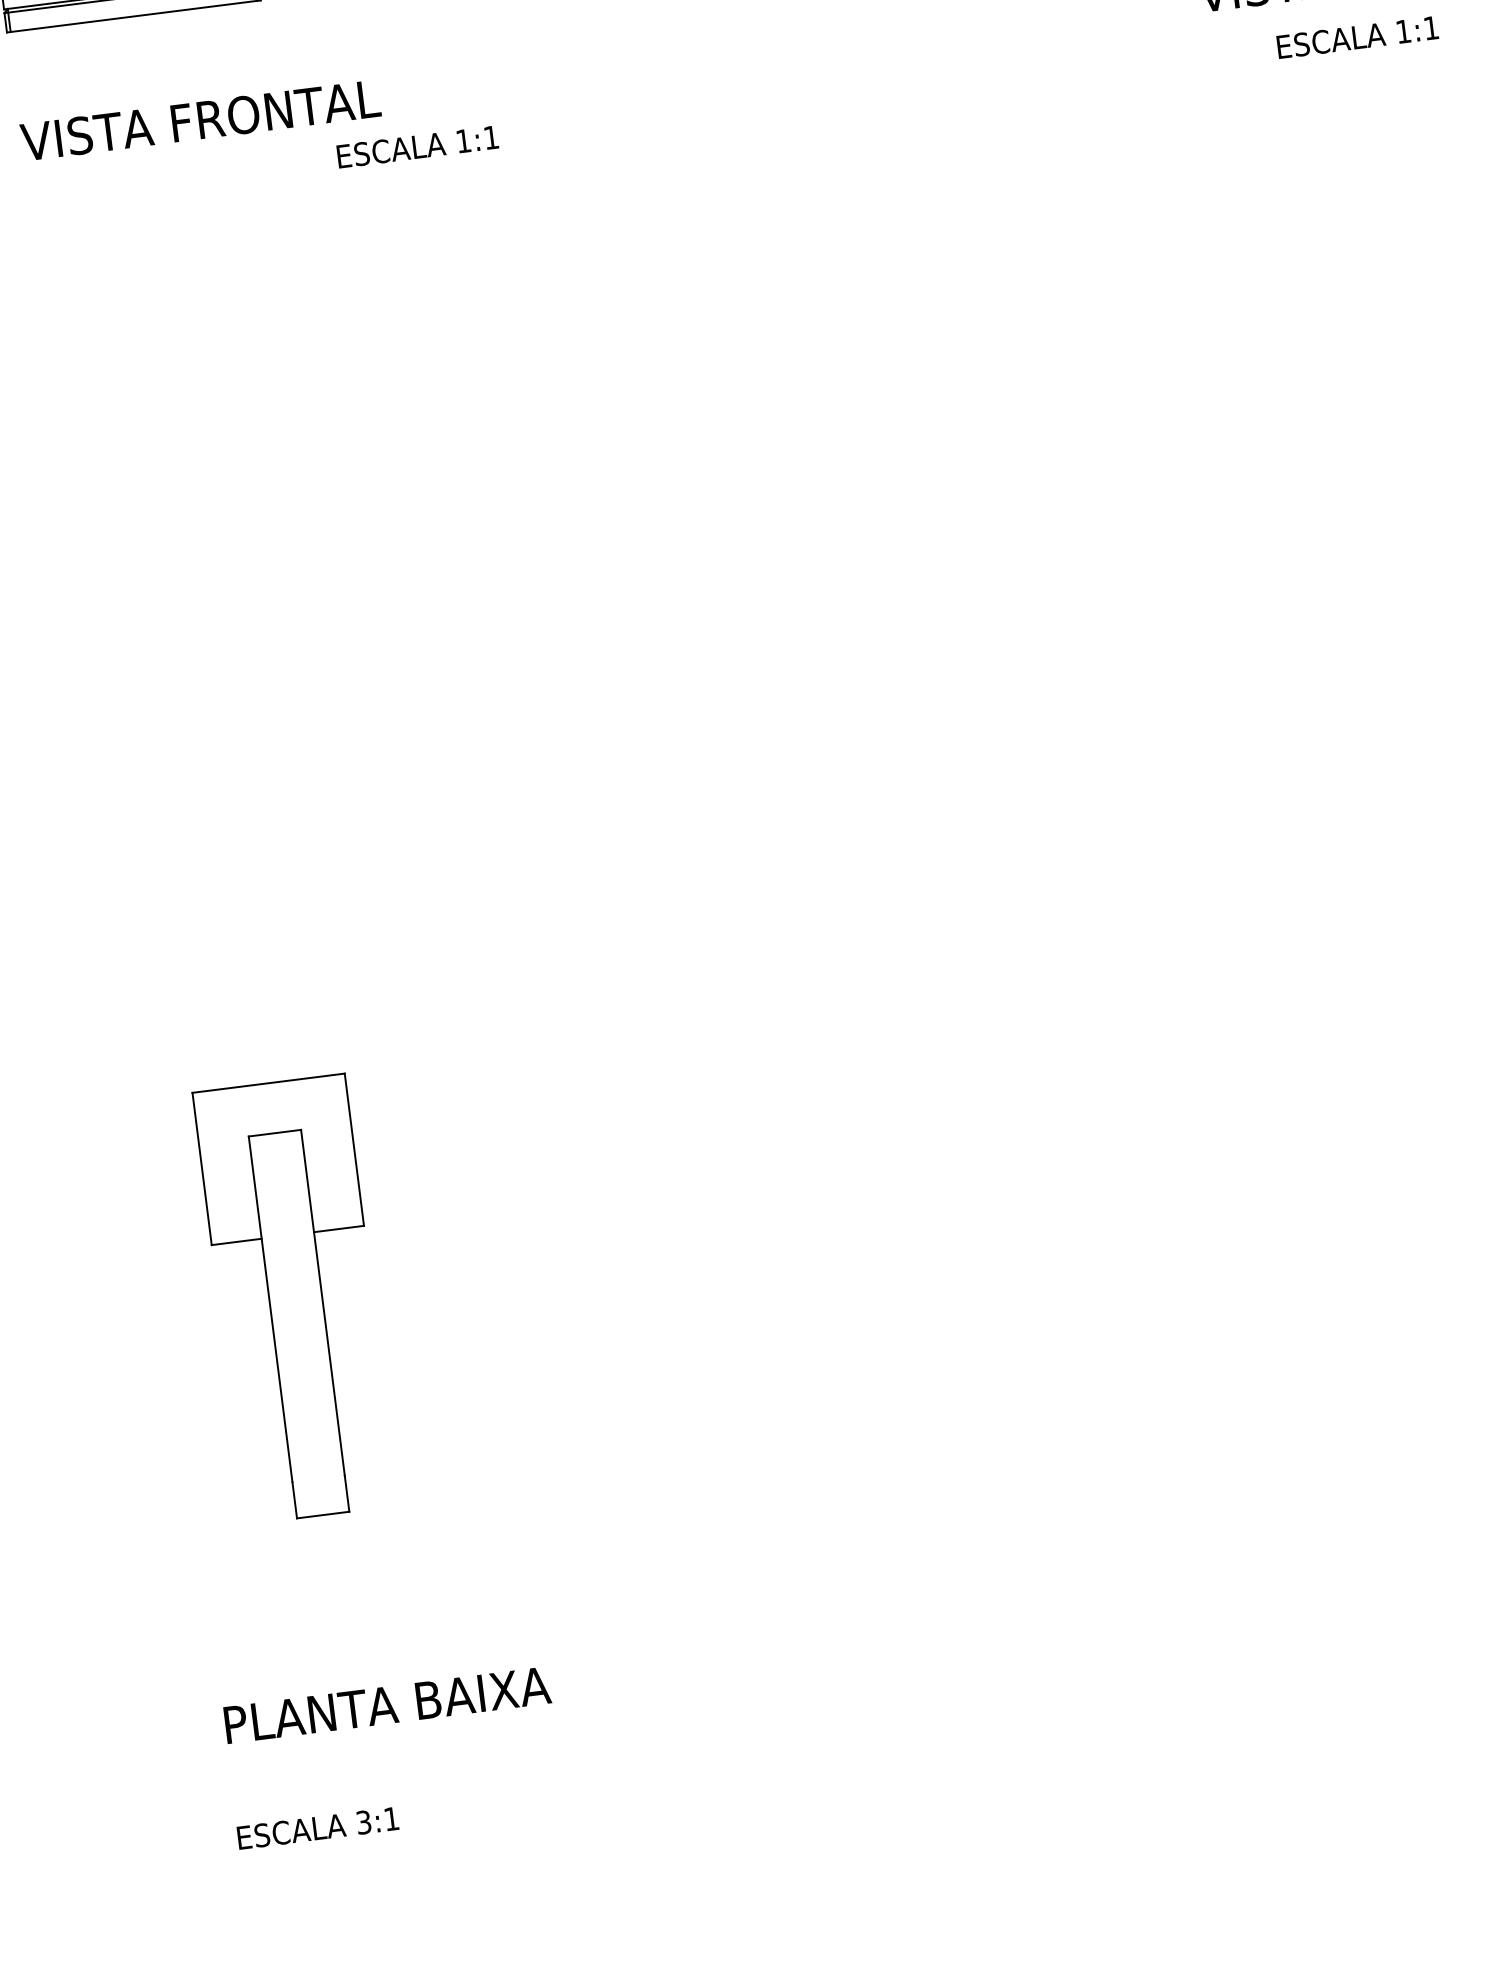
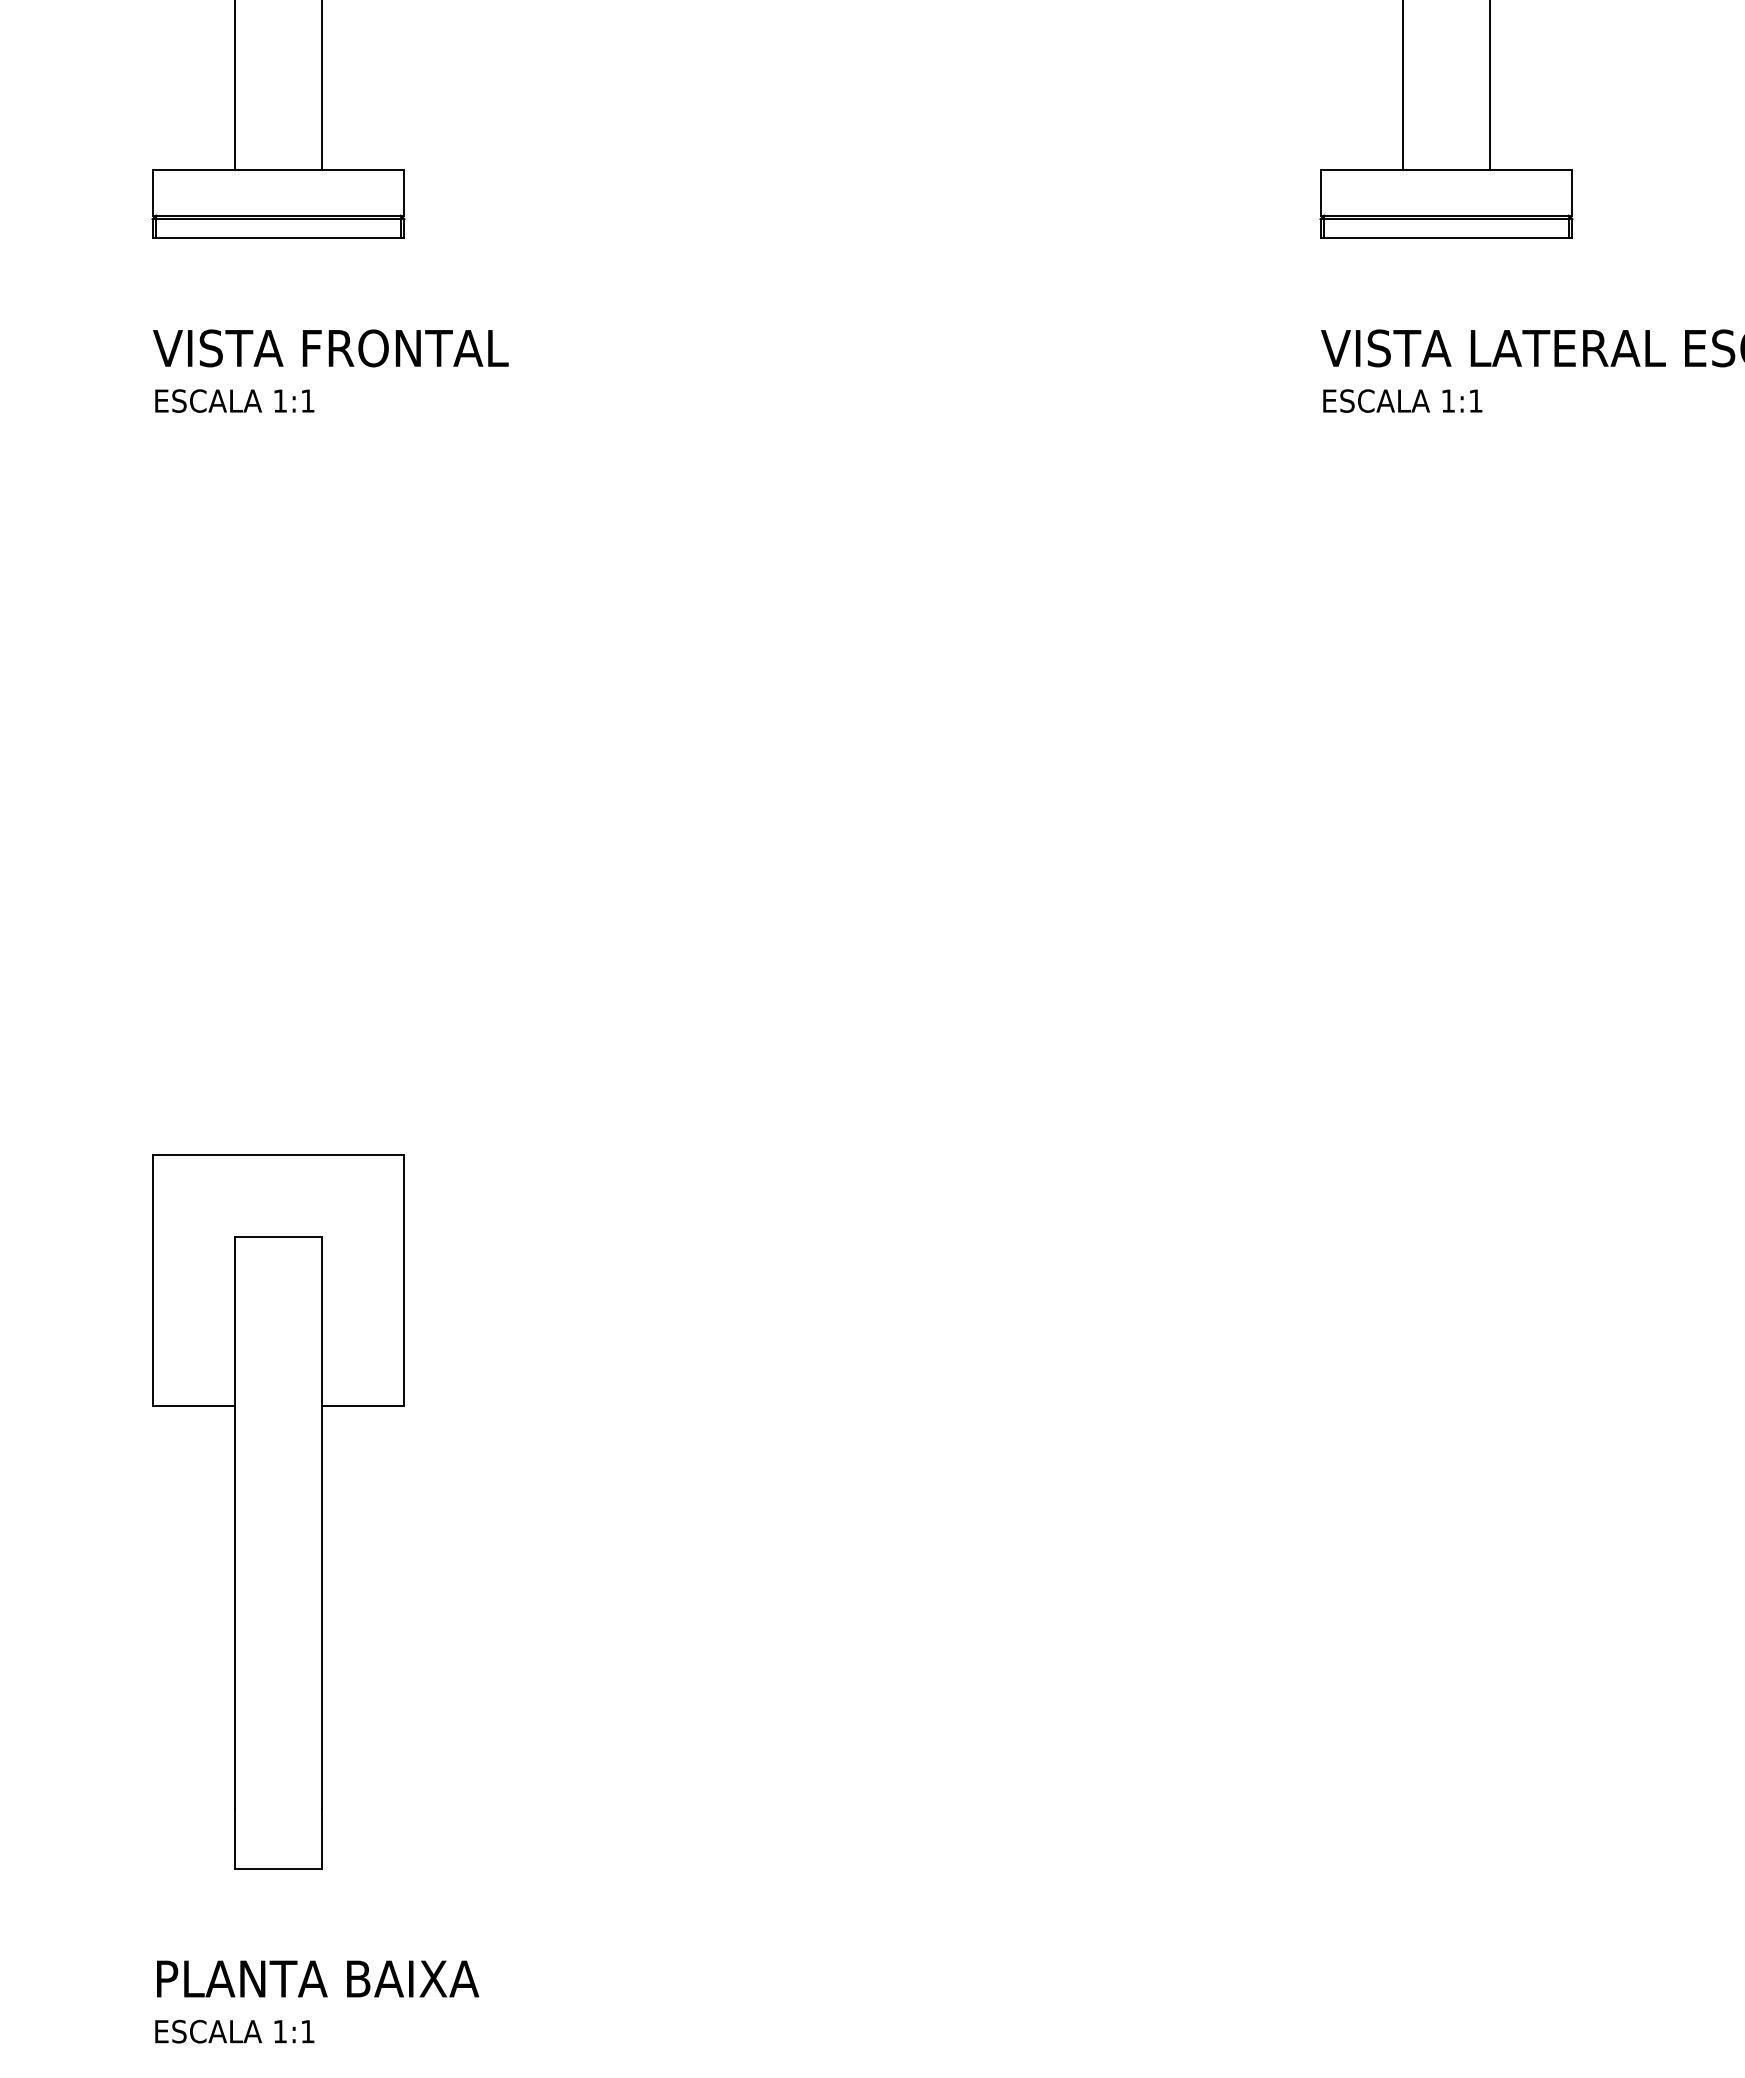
text: (1357, 36) -> (1402, 400), moved
text: (417, 146) -> (234, 400), moved
part: (295, 1298) -> (278, 1511), size x1.67
text: (388, 1704) -> (318, 1978), moved
text: (364, 1822) -> (280, 2031), 3:1 -> 1:1

